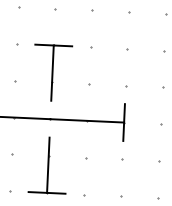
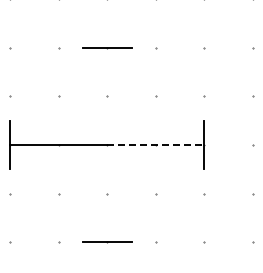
line: (52, 72) -> (107, 83), removed
line: (87, 121) -> (155, 145), solid -> dashed
line: (48, 165) -> (107, 205), removed

